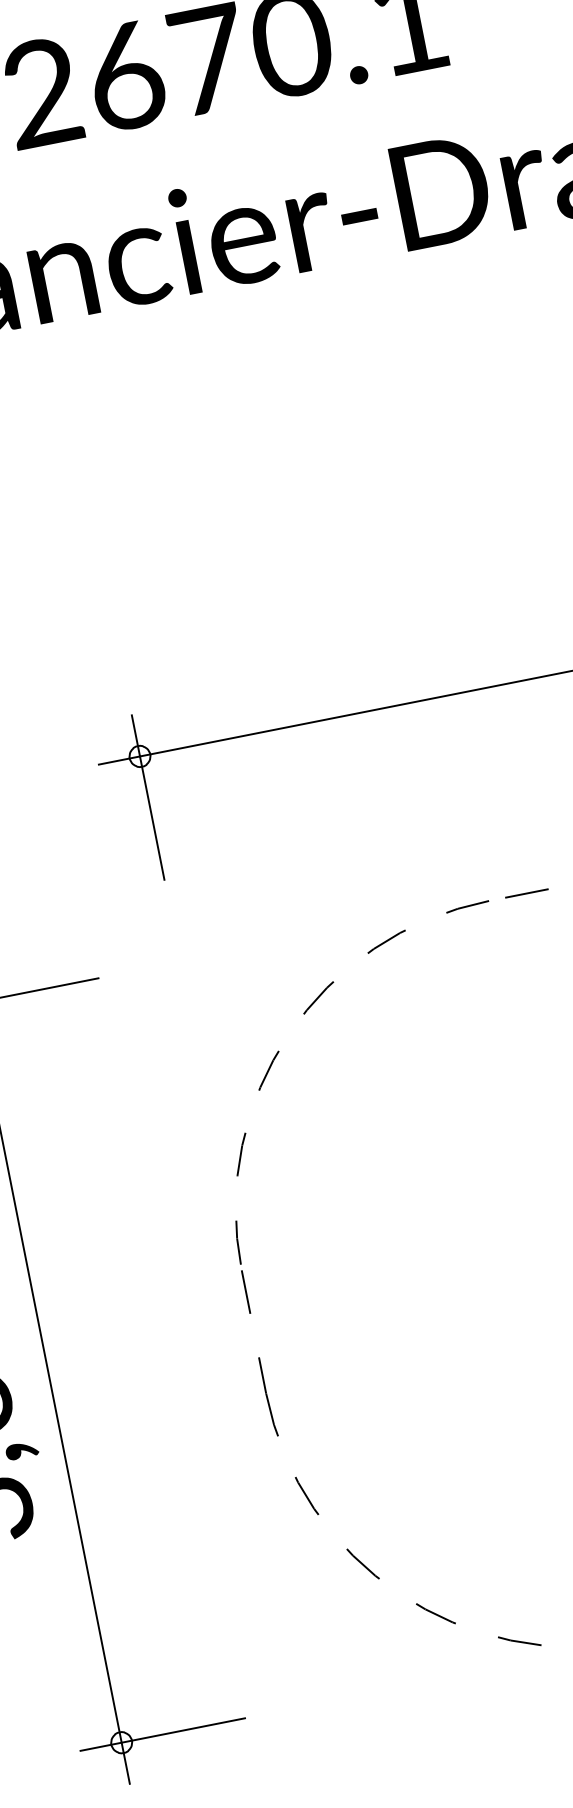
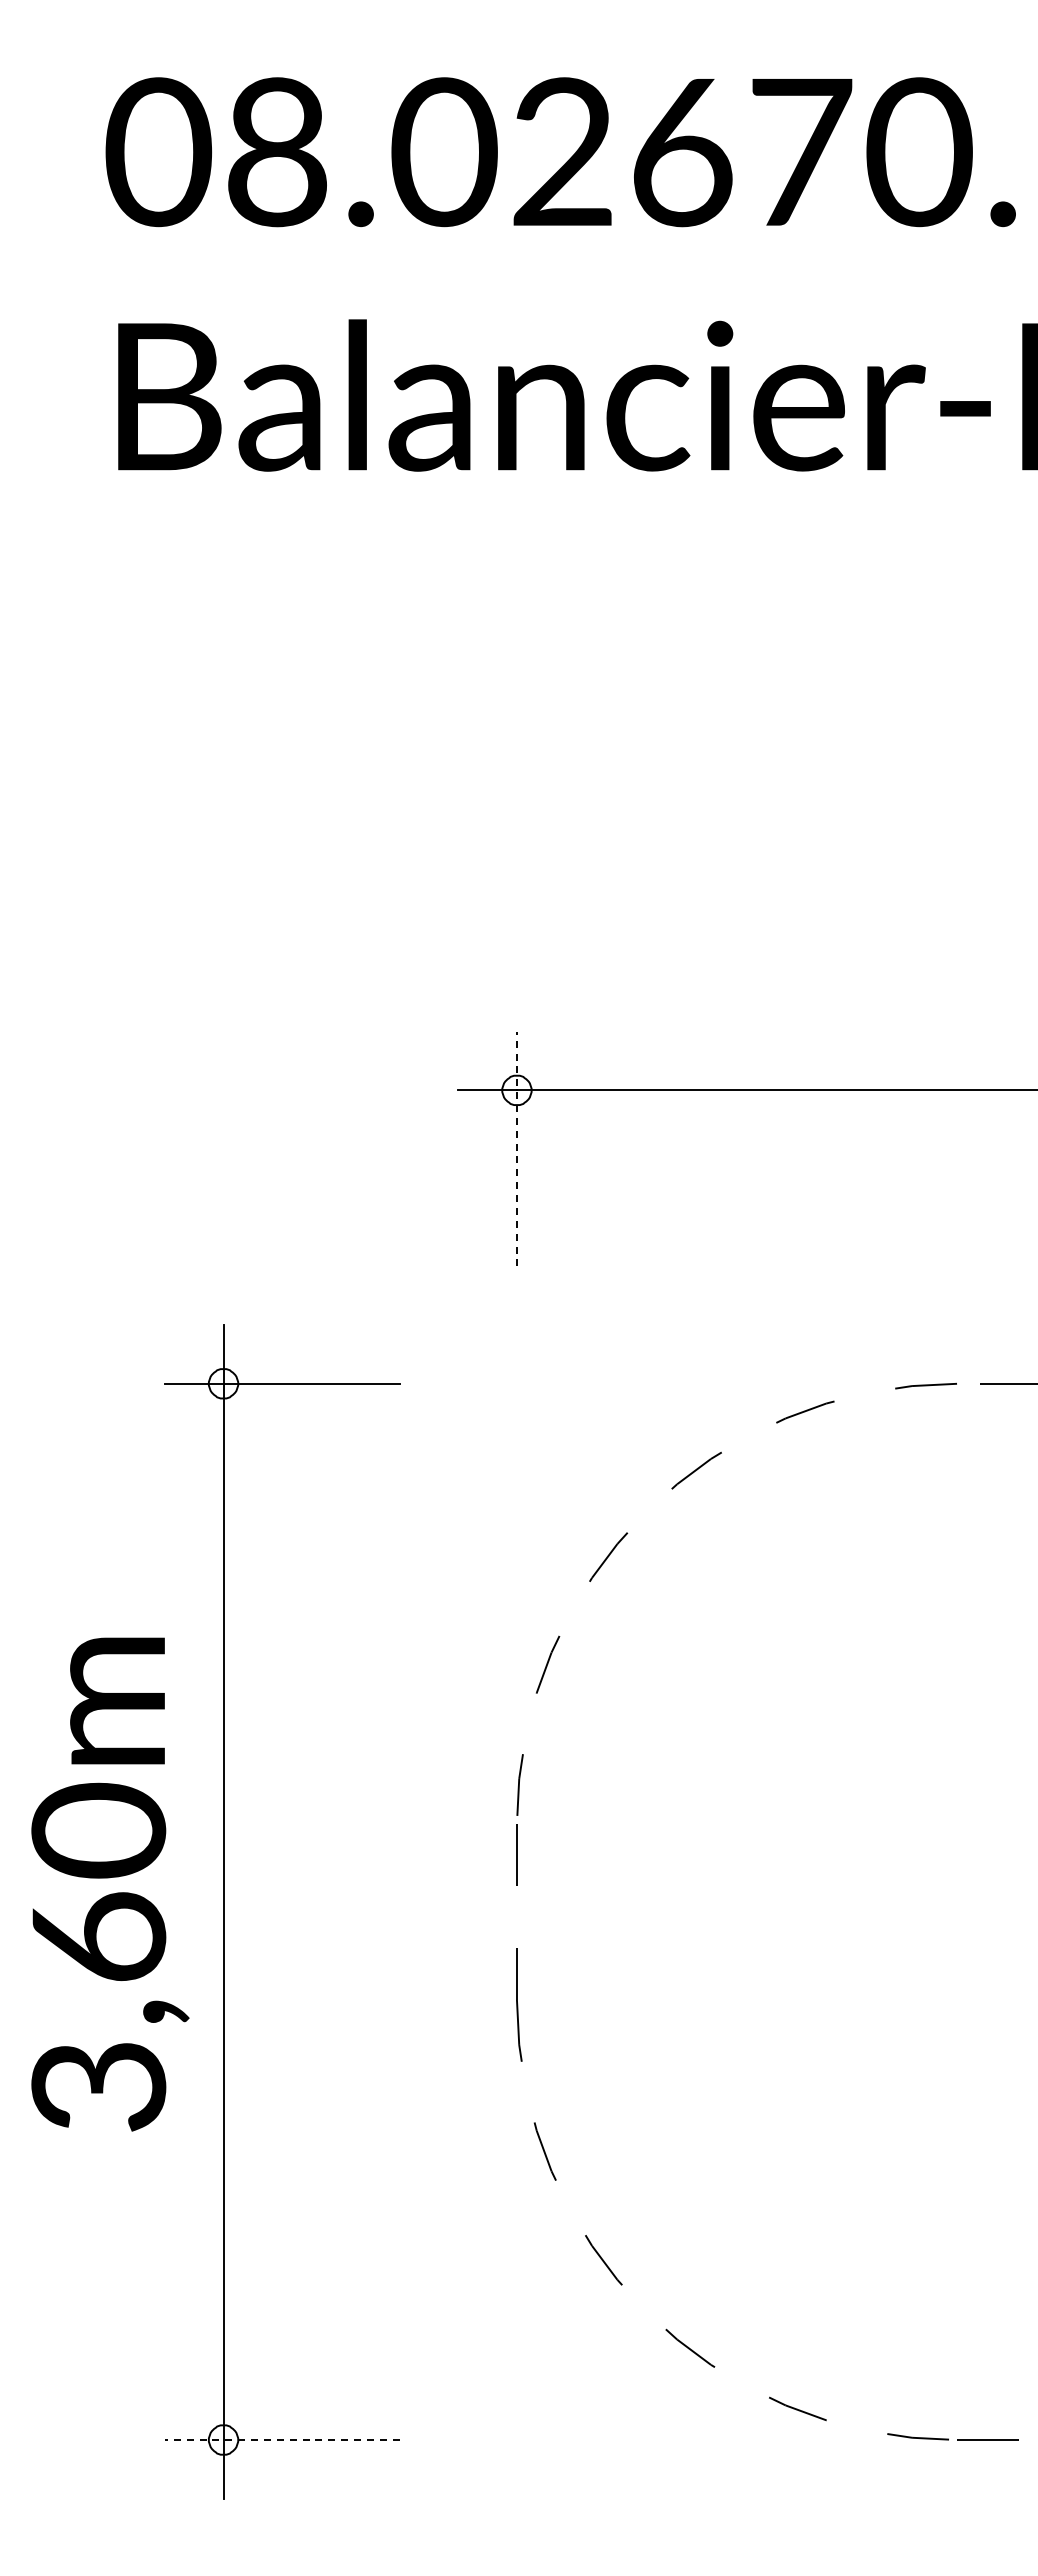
line: (147, 797) -> (516, 1148), solid -> dashed
line: (162, 1735) -> (281, 2440), solid -> dashed

